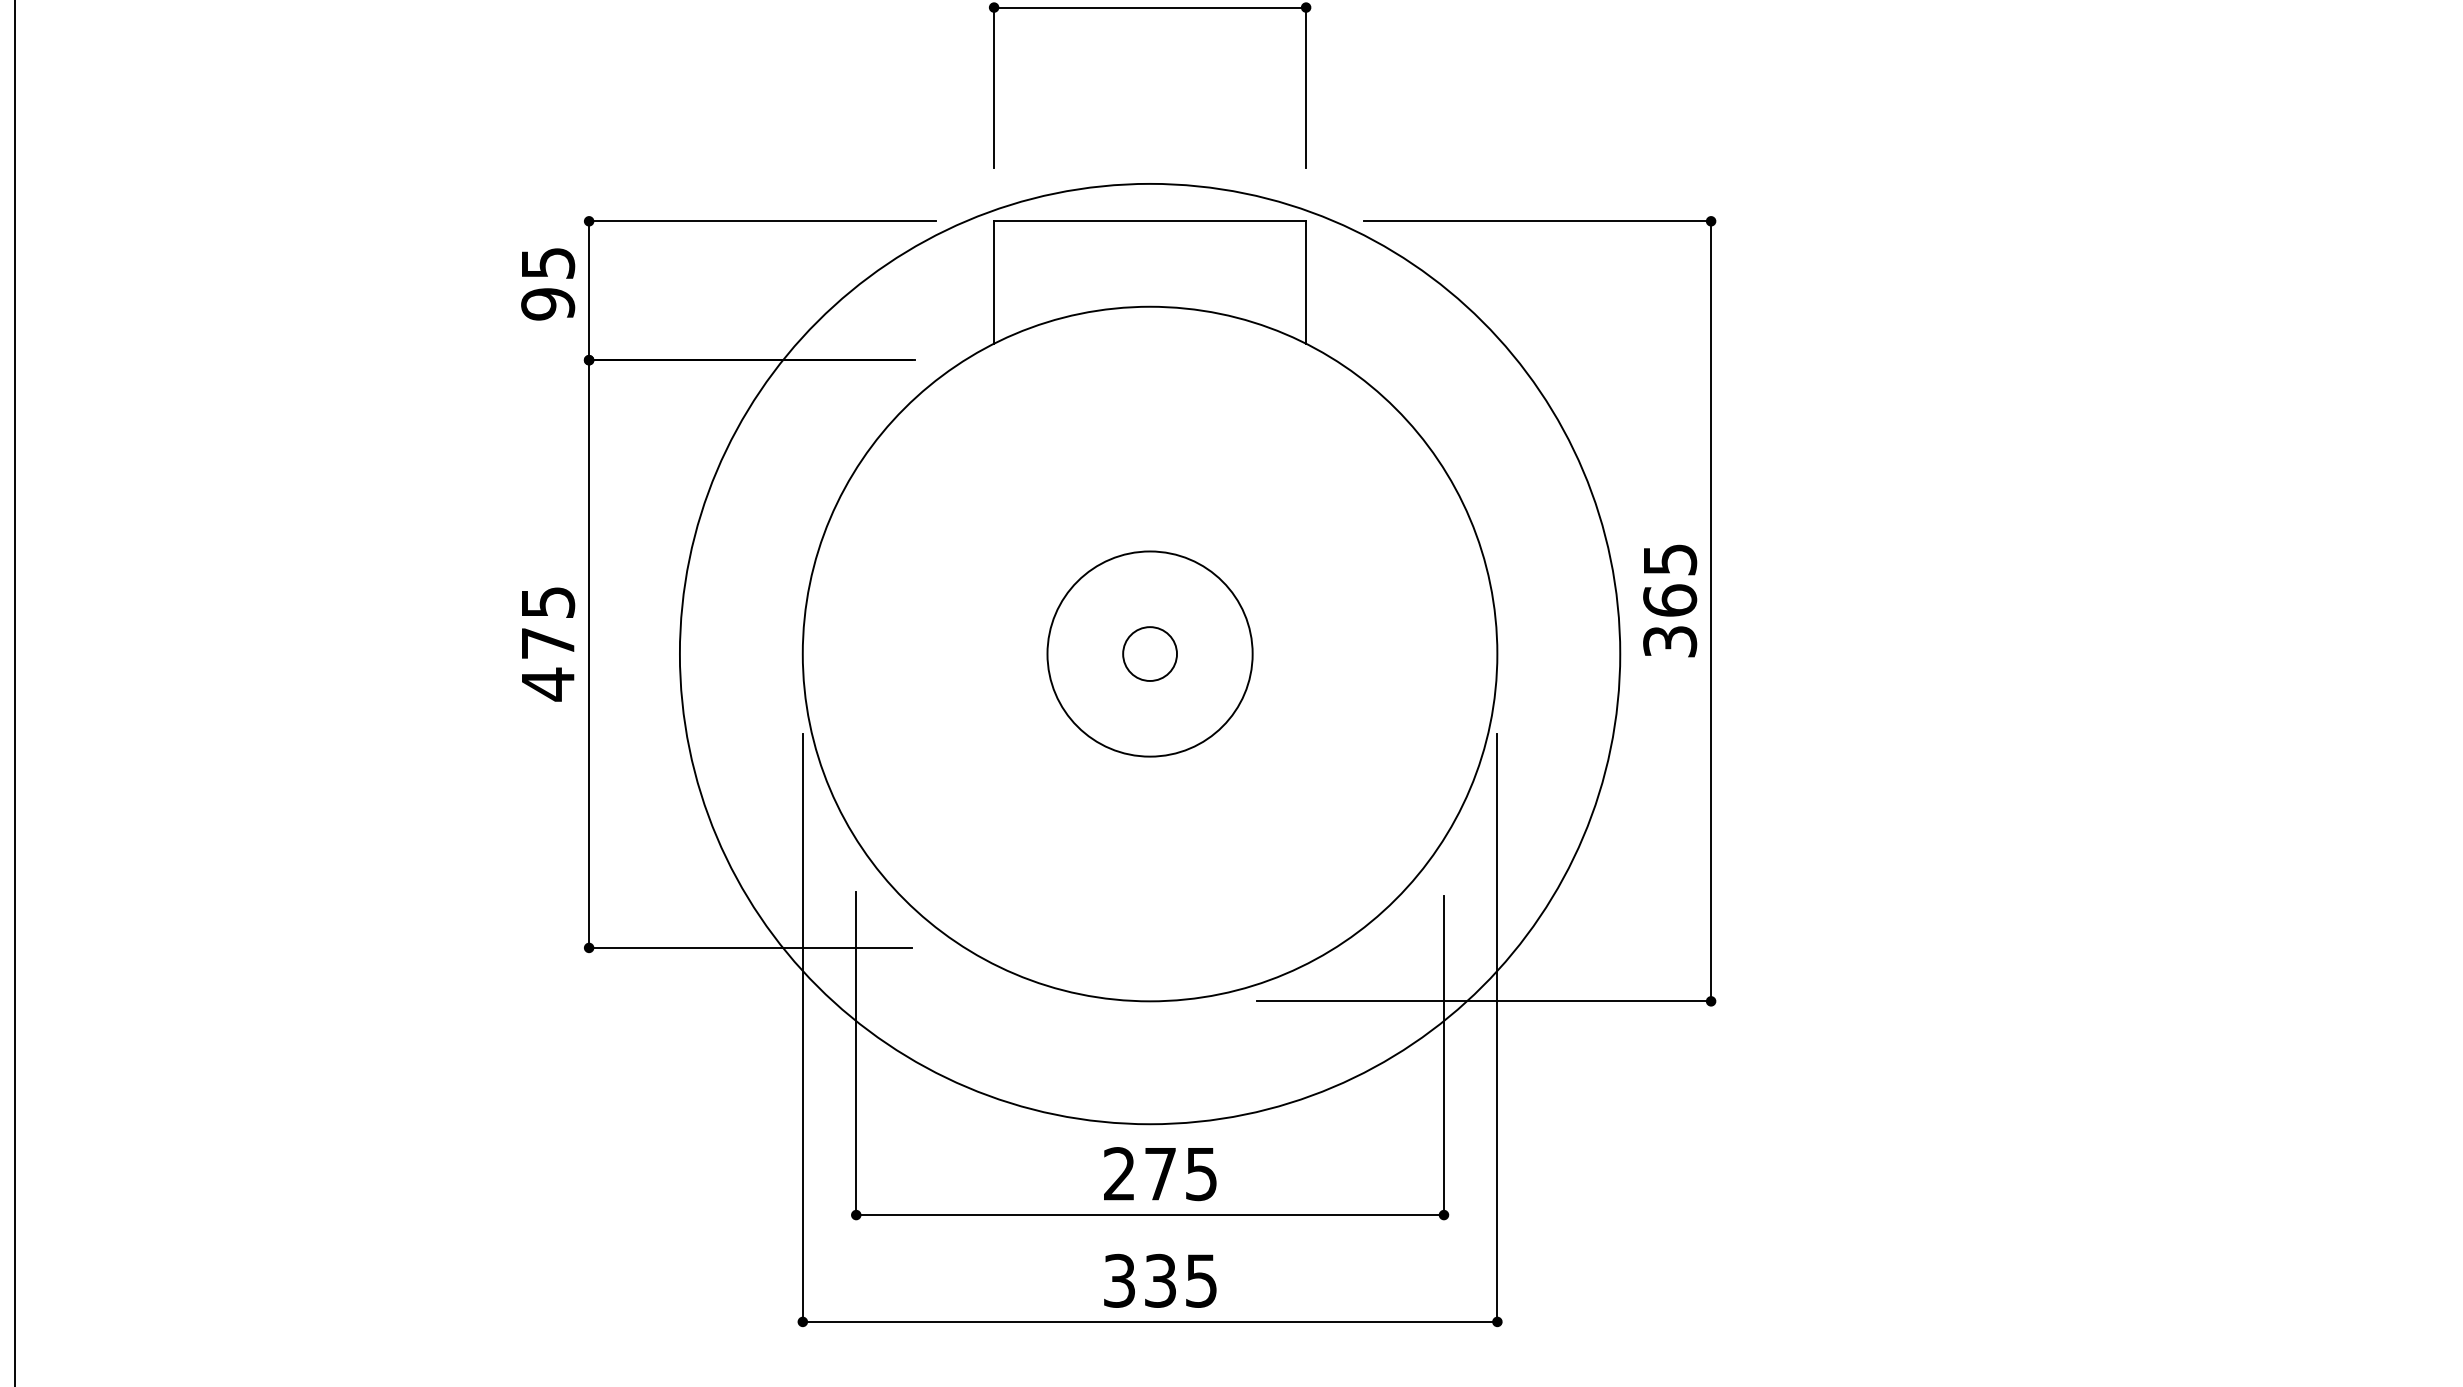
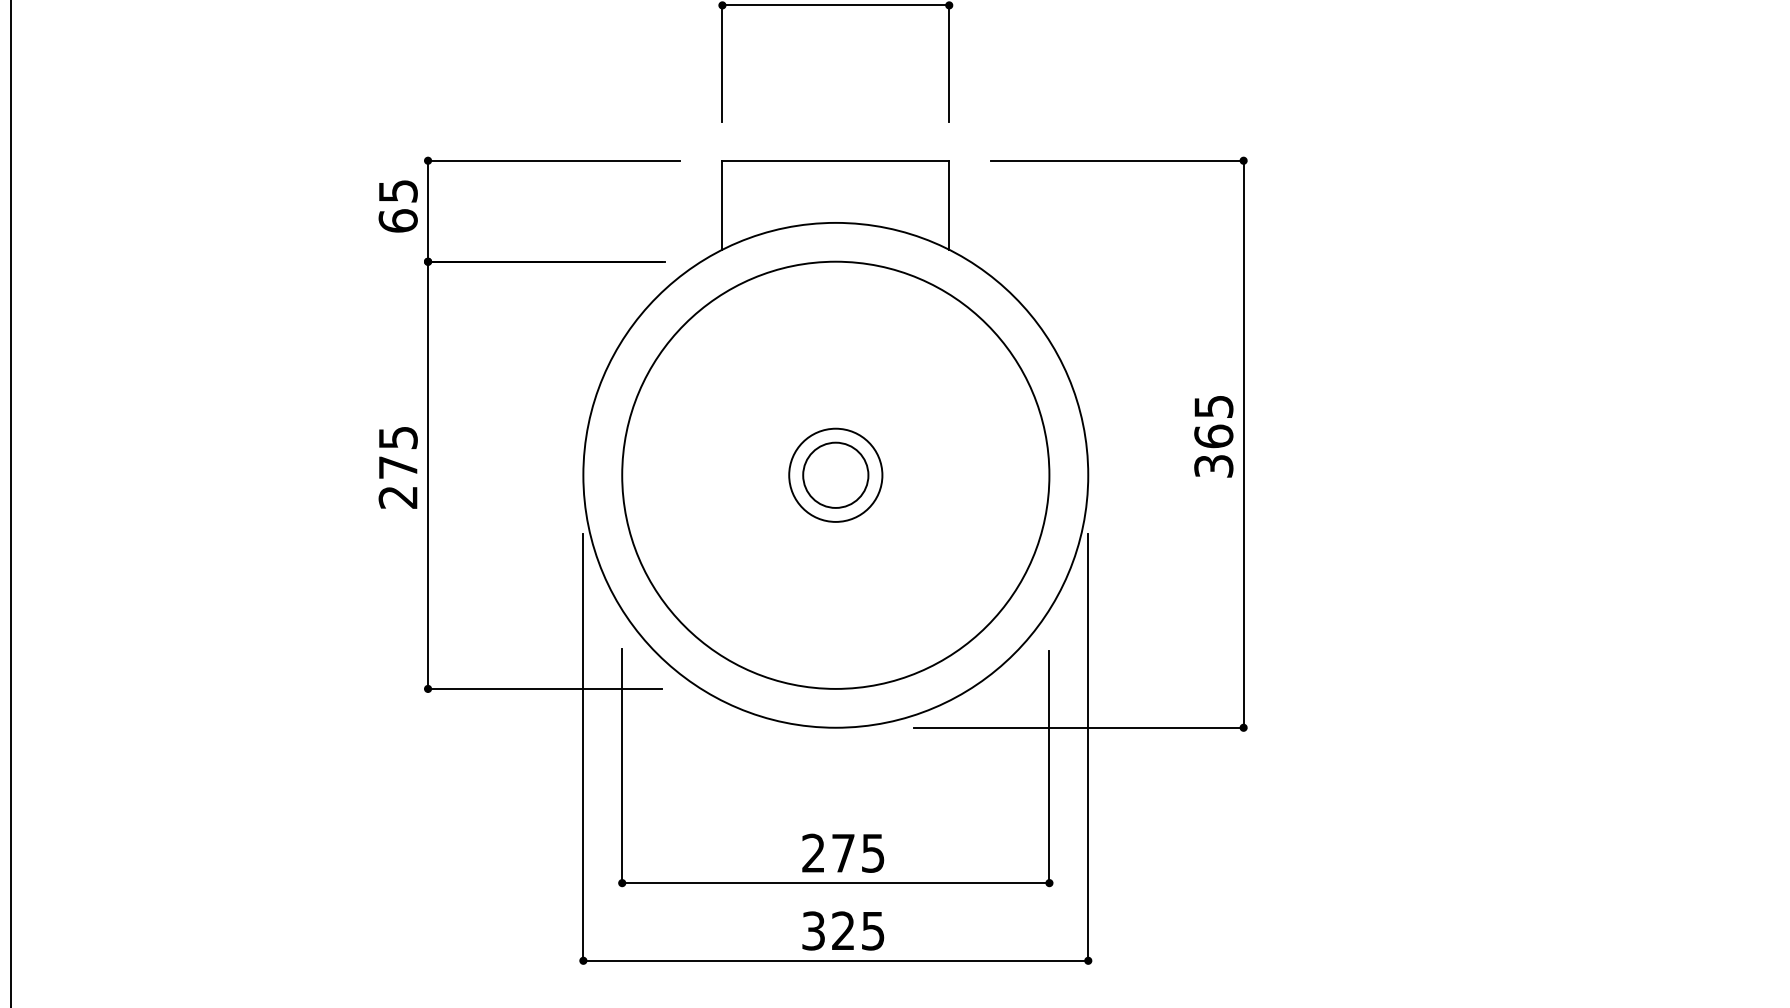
text: (548, 303) -> (398, 220), 95 -> 65
circle: (1149, 653) -> (835, 474), size x0.62
circle: (1149, 653) -> (835, 474), size x0.62
circle: (1149, 653) -> (835, 474), size x1.67
text: (547, 684) -> (397, 497), 475 -> 275
text: (1160, 1280) -> (843, 930), 335 -> 325

